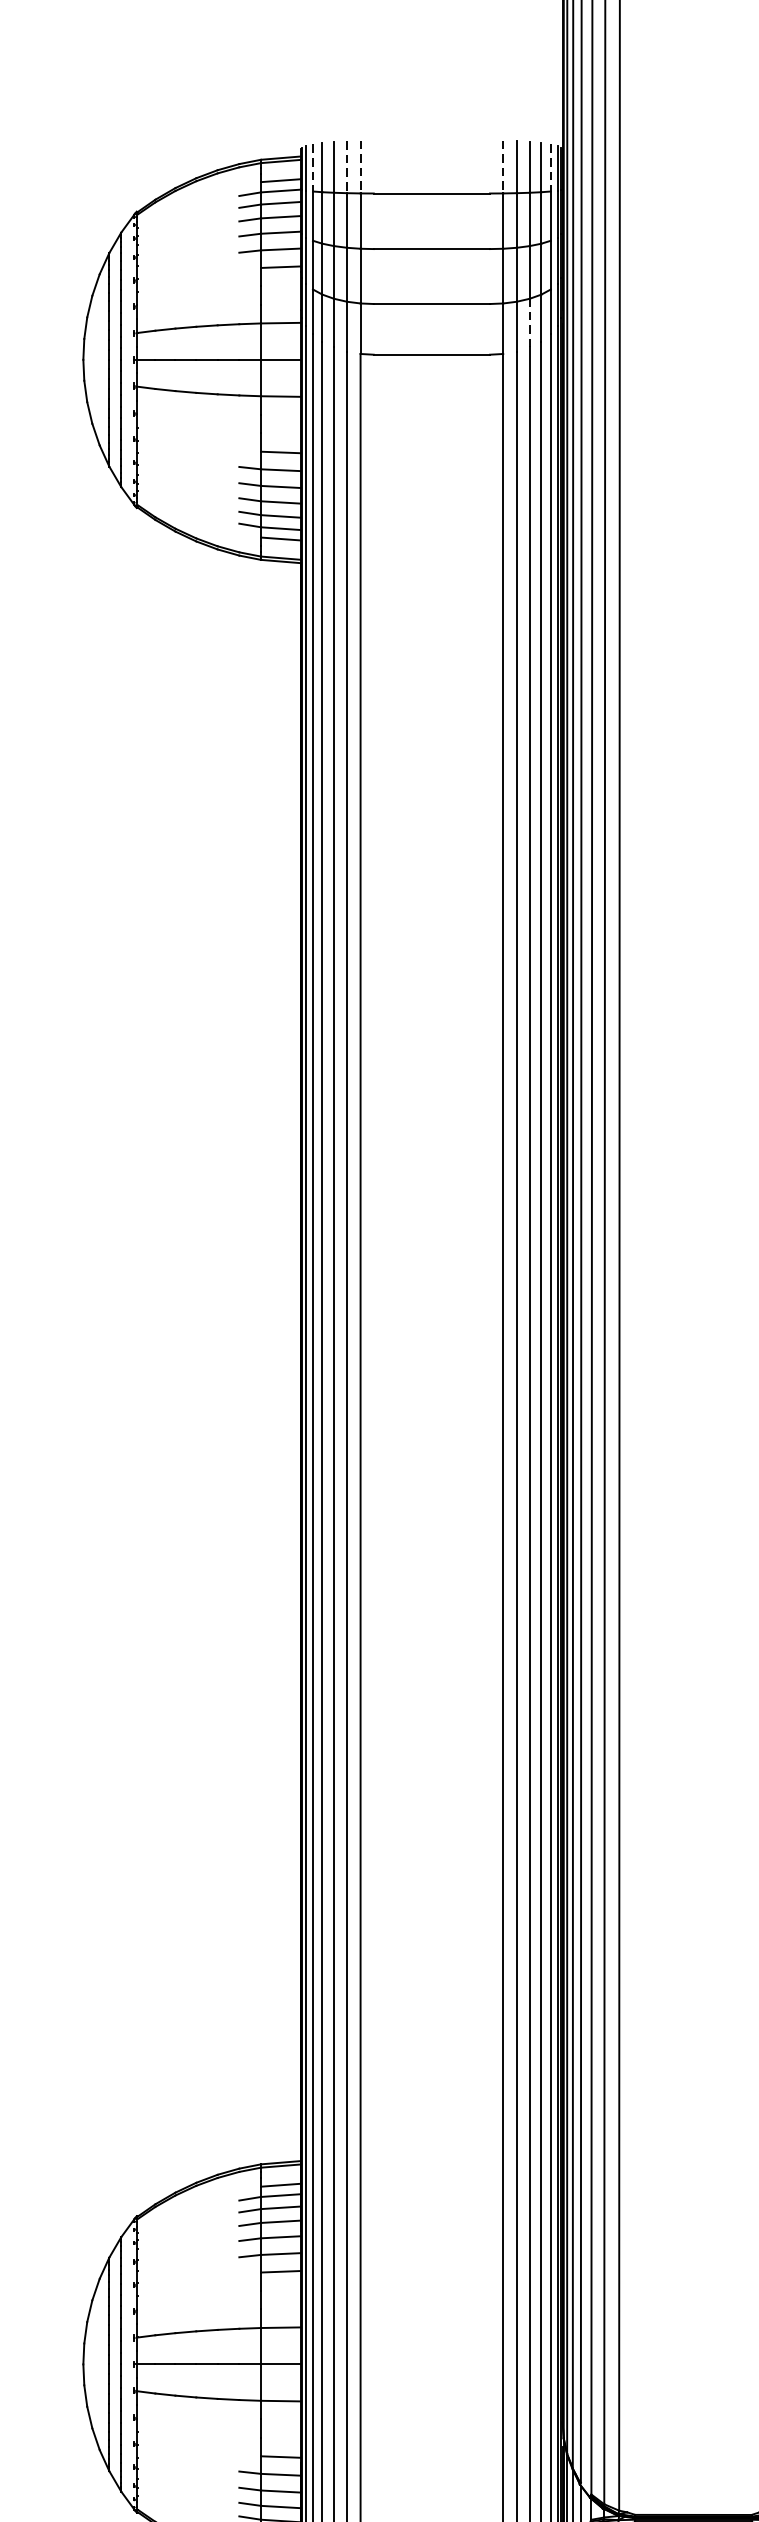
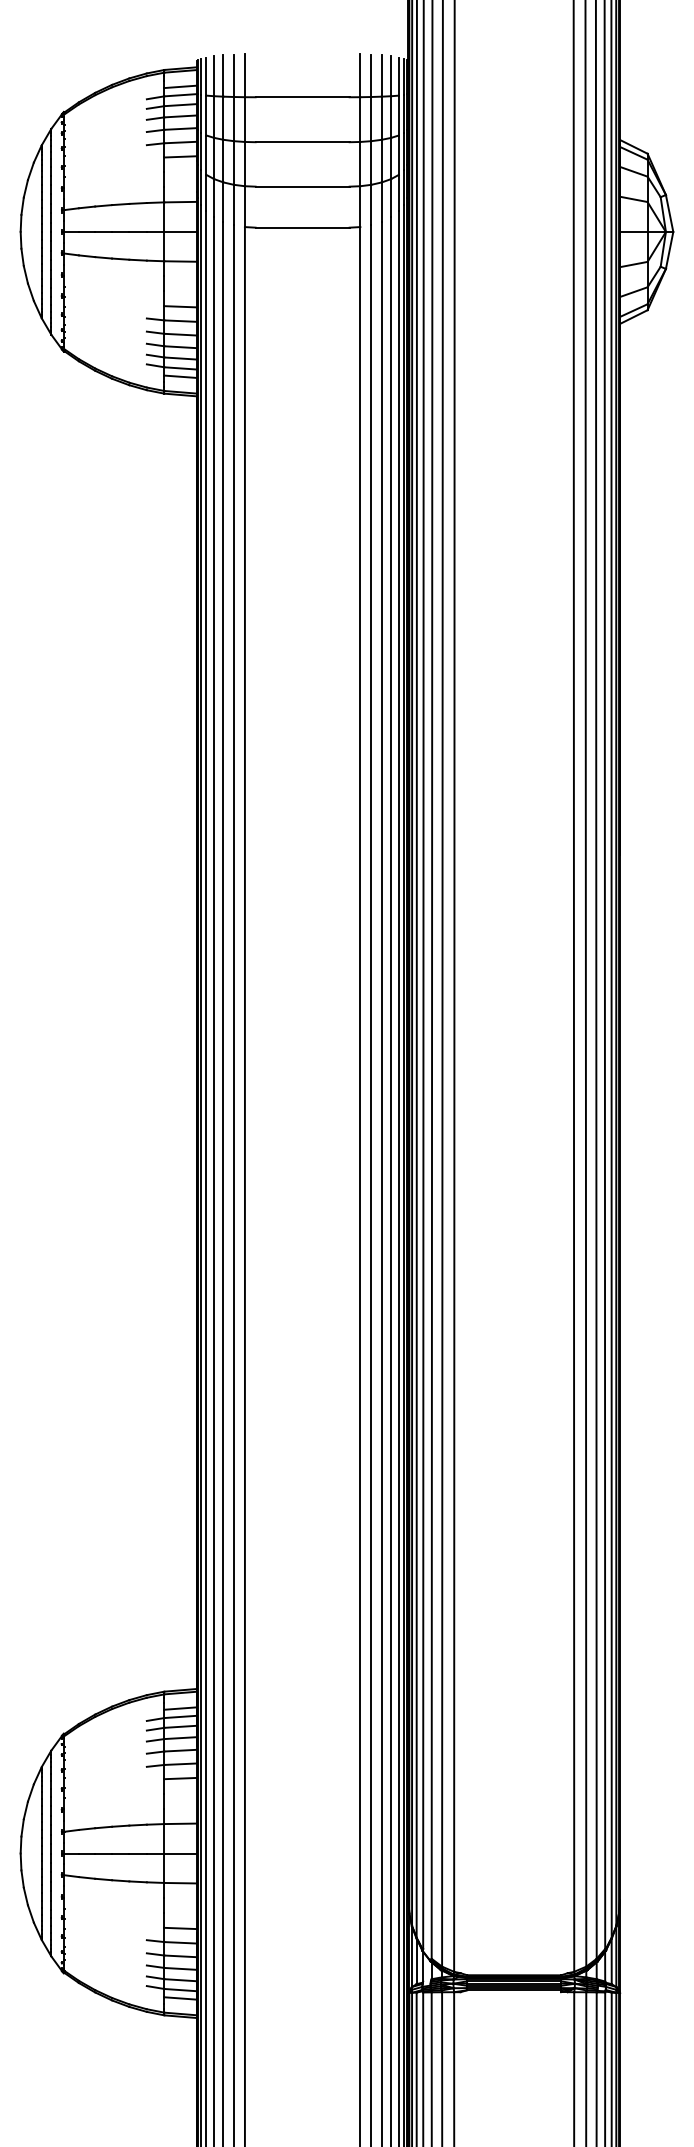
line: (347, 167) -> (234, 76), dashed -> solid
line: (360, 167) -> (244, 76), dashed -> solid
line: (503, 167) -> (360, 76), dashed -> solid
line: (313, 169) -> (206, 77), dashed -> solid
line: (550, 169) -> (398, 77), dashed -> solid
line: (529, 323) -> (381, 202), dashed -> solid

